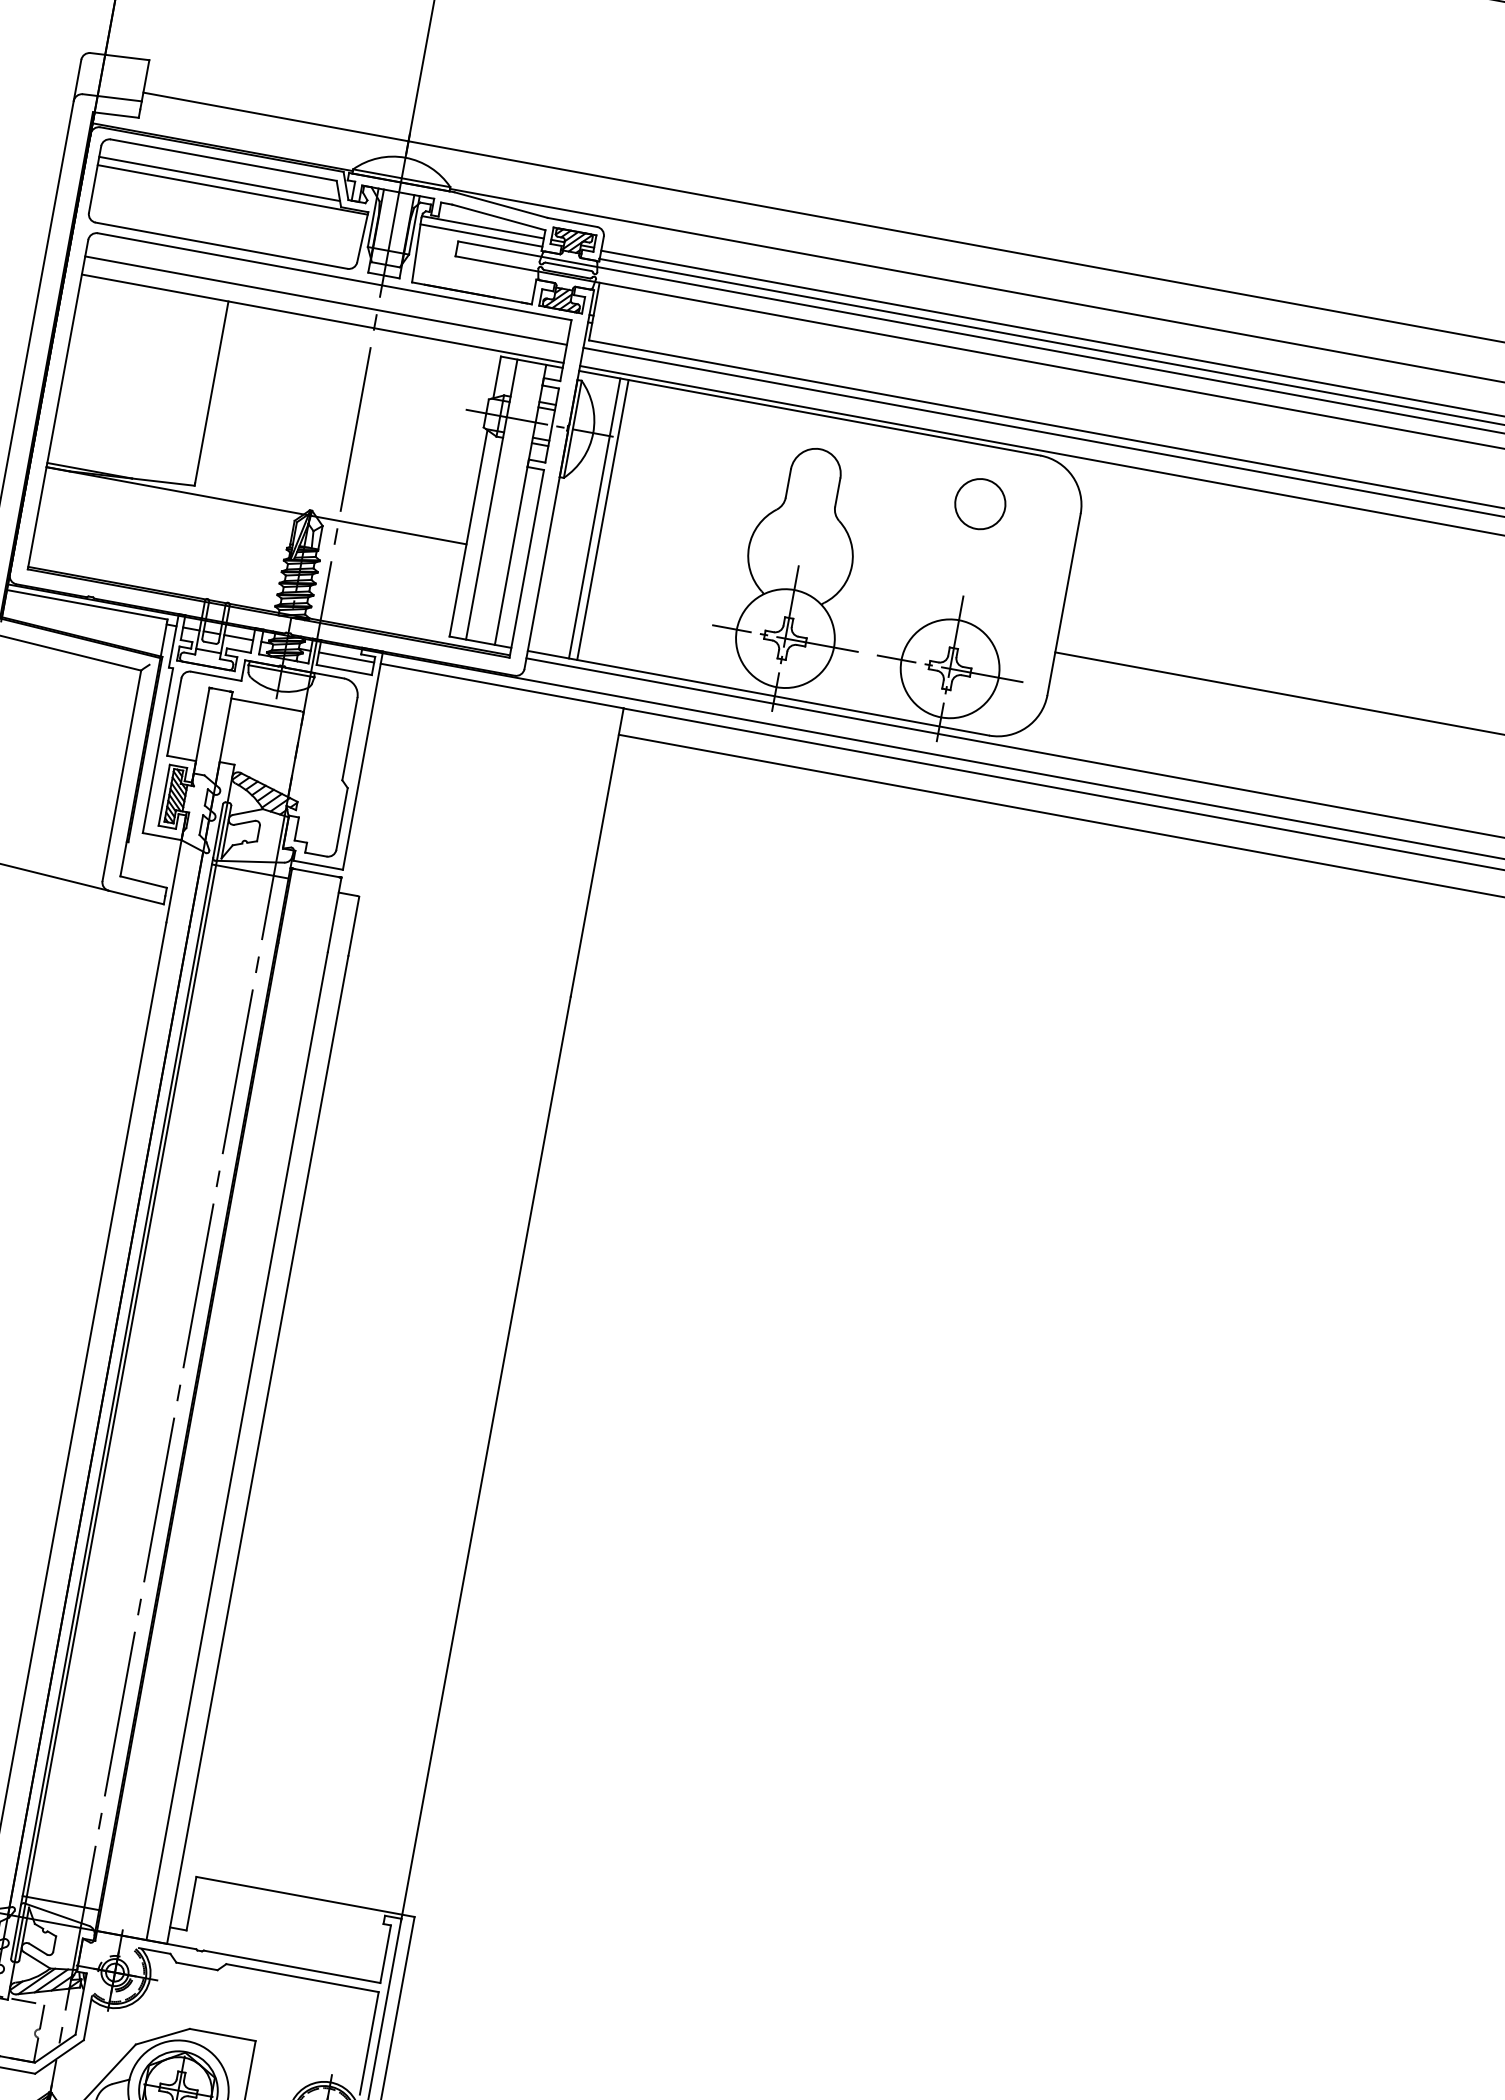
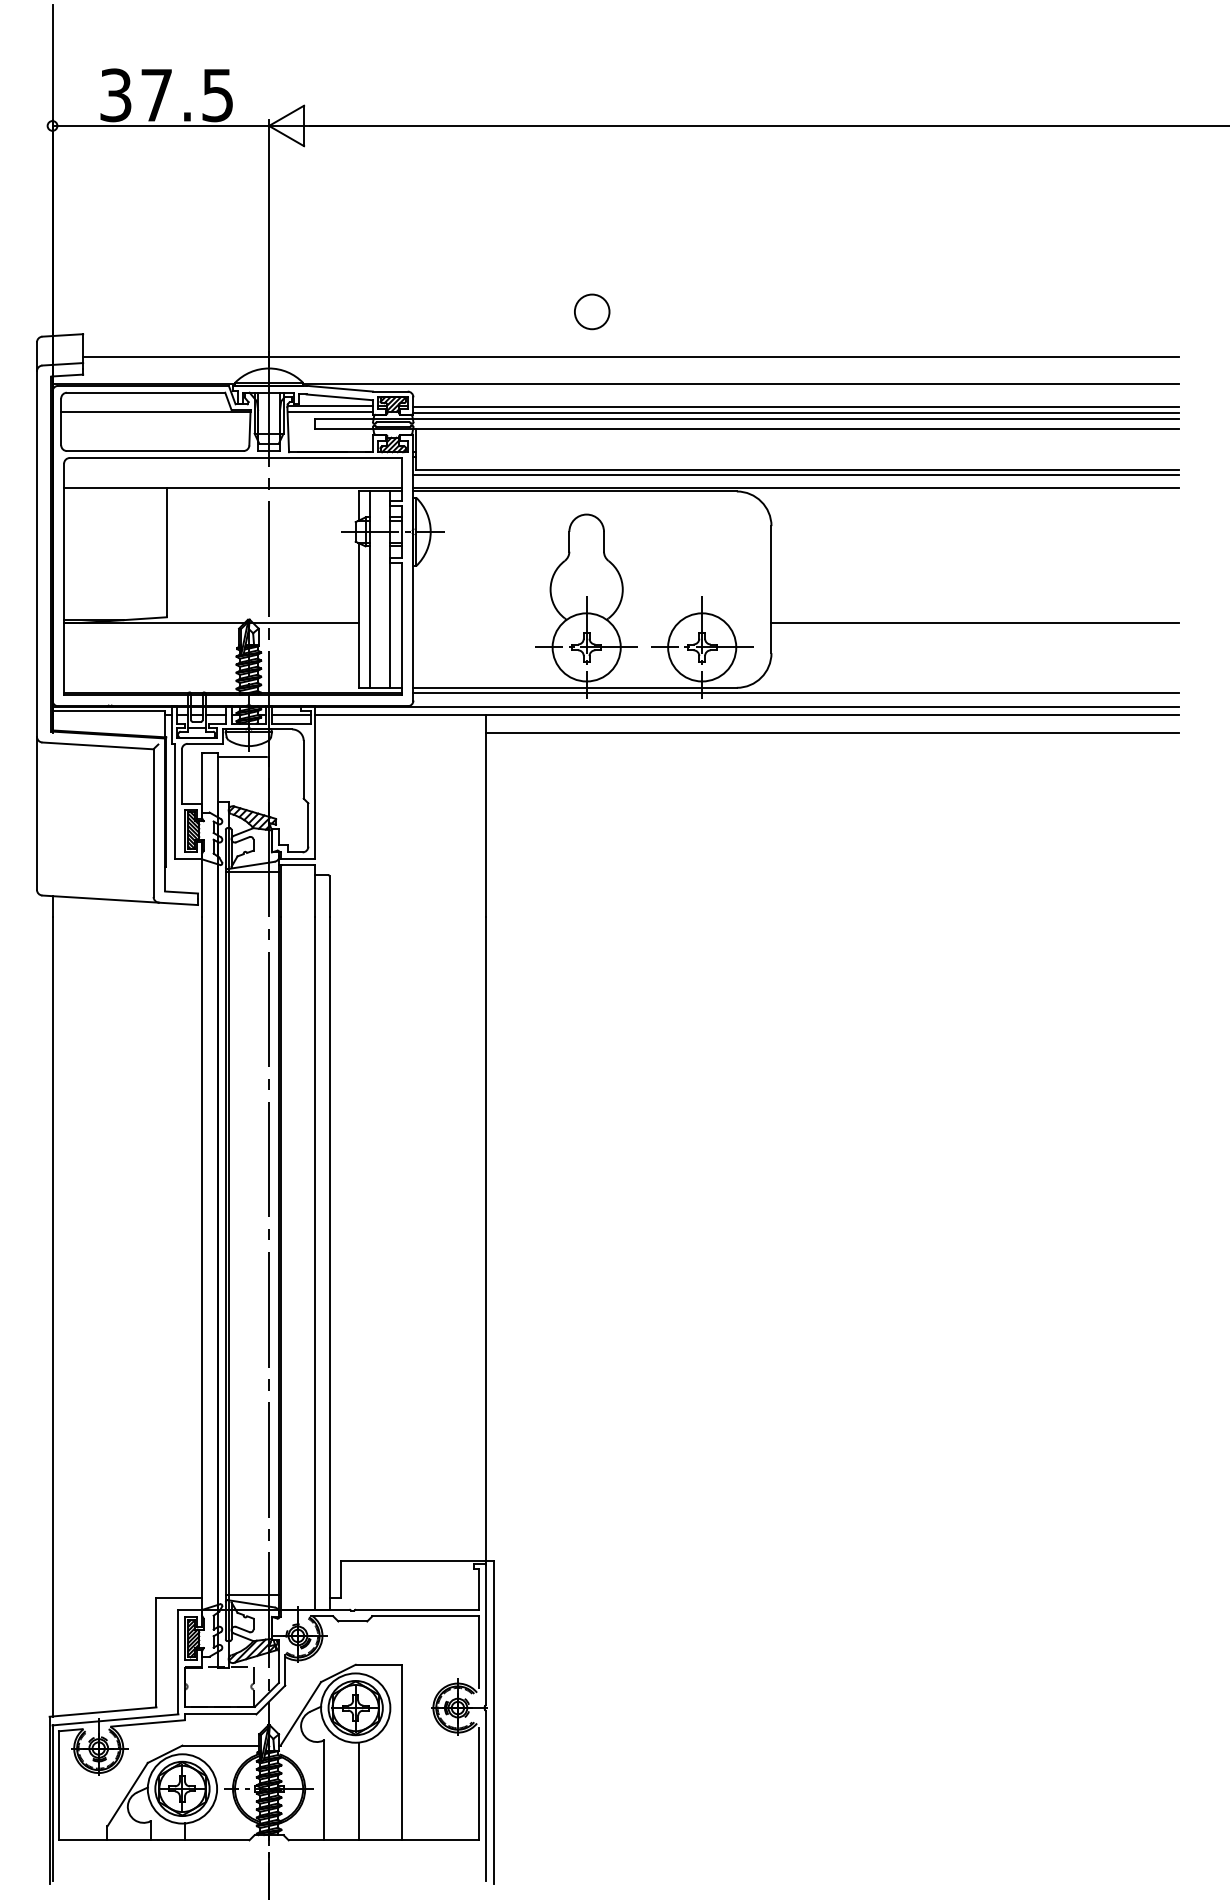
line: (219, 179) -> (145, 406), removed
line: (325, 300) -> (232, 475), removed
circle: (980, 503) -> (592, 311), moved
line: (594, 518) -> (442, 589), removed
line: (603, 519) -> (448, 589), removed

